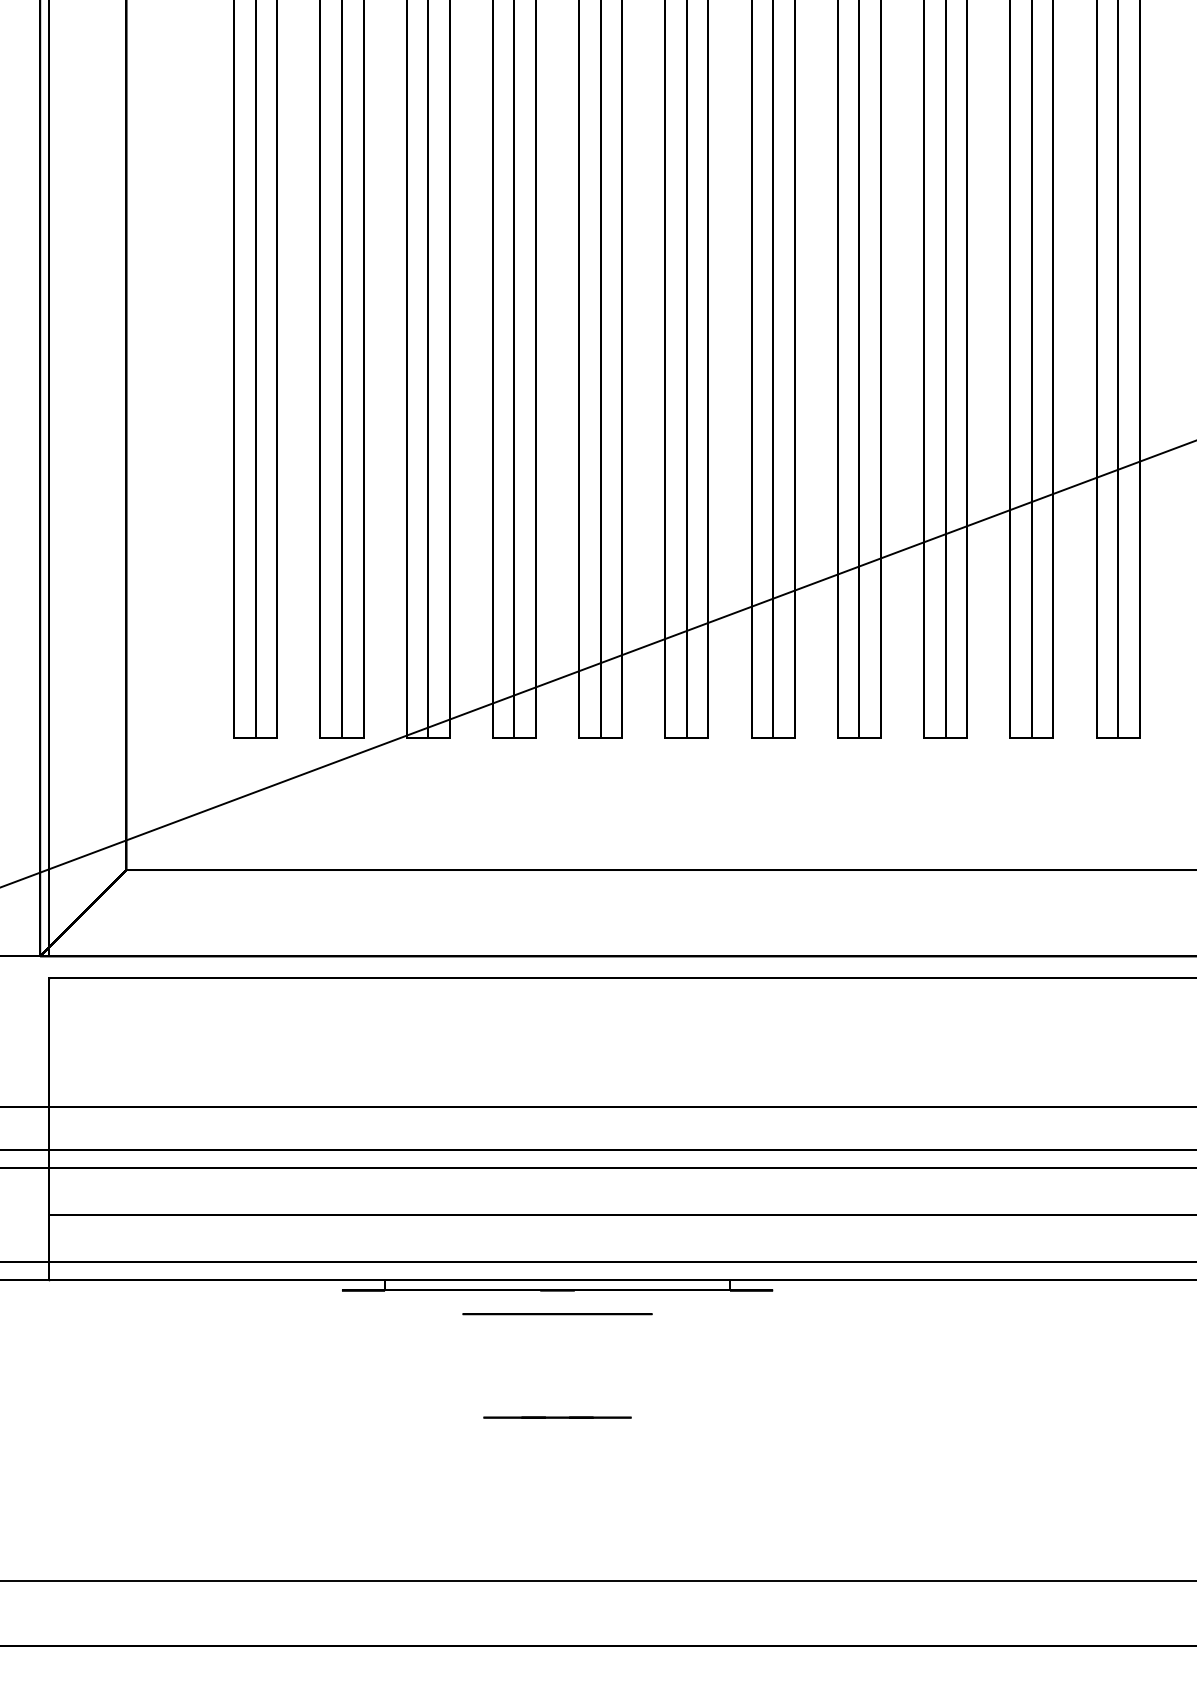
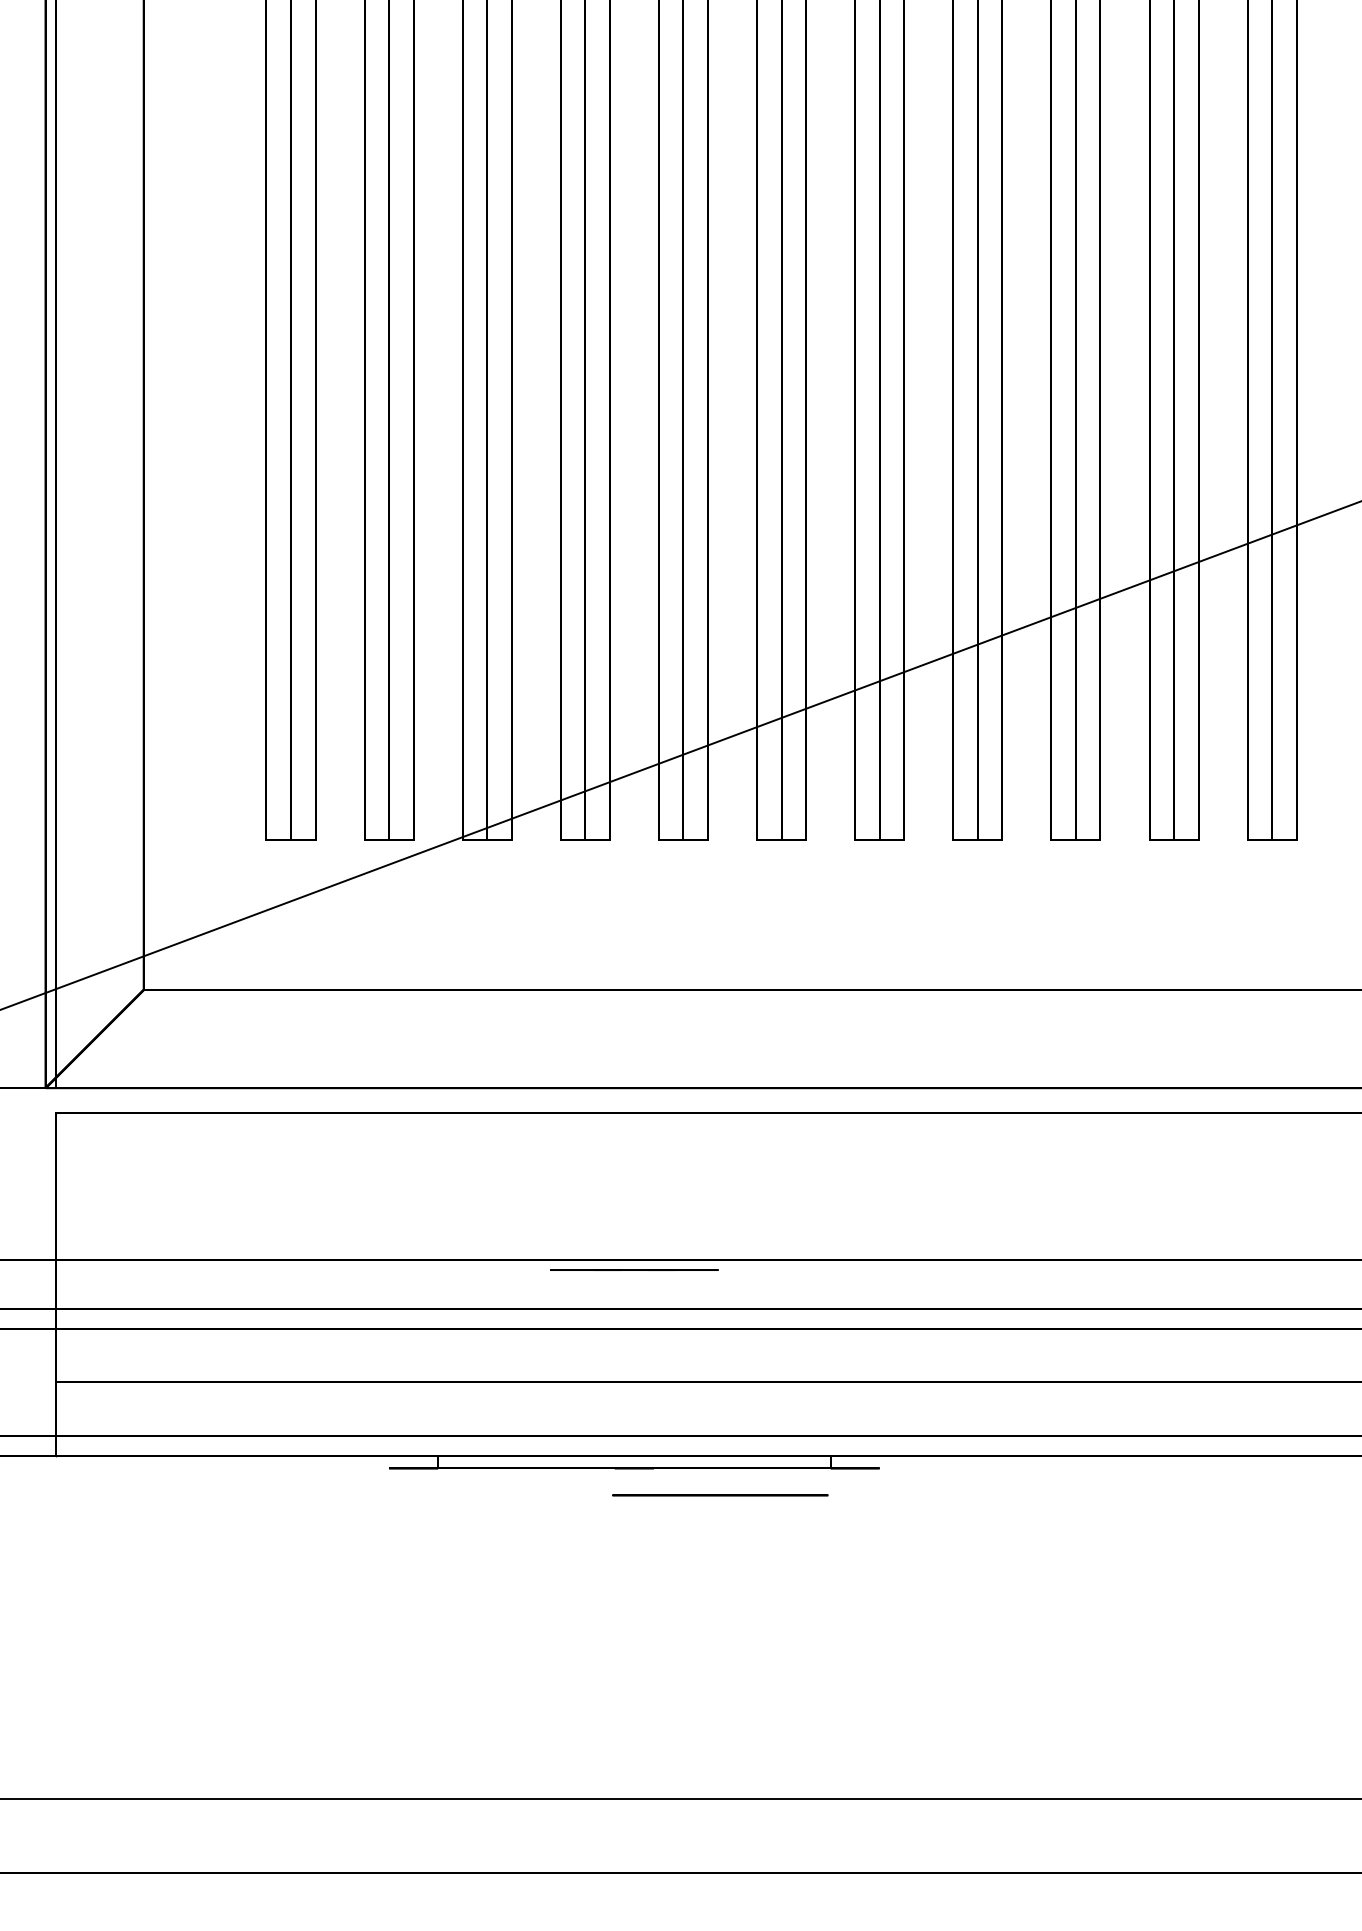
circle: (557, 1314) -> (720, 1495), moved
line: (557, 1417) -> (634, 1269), moved

